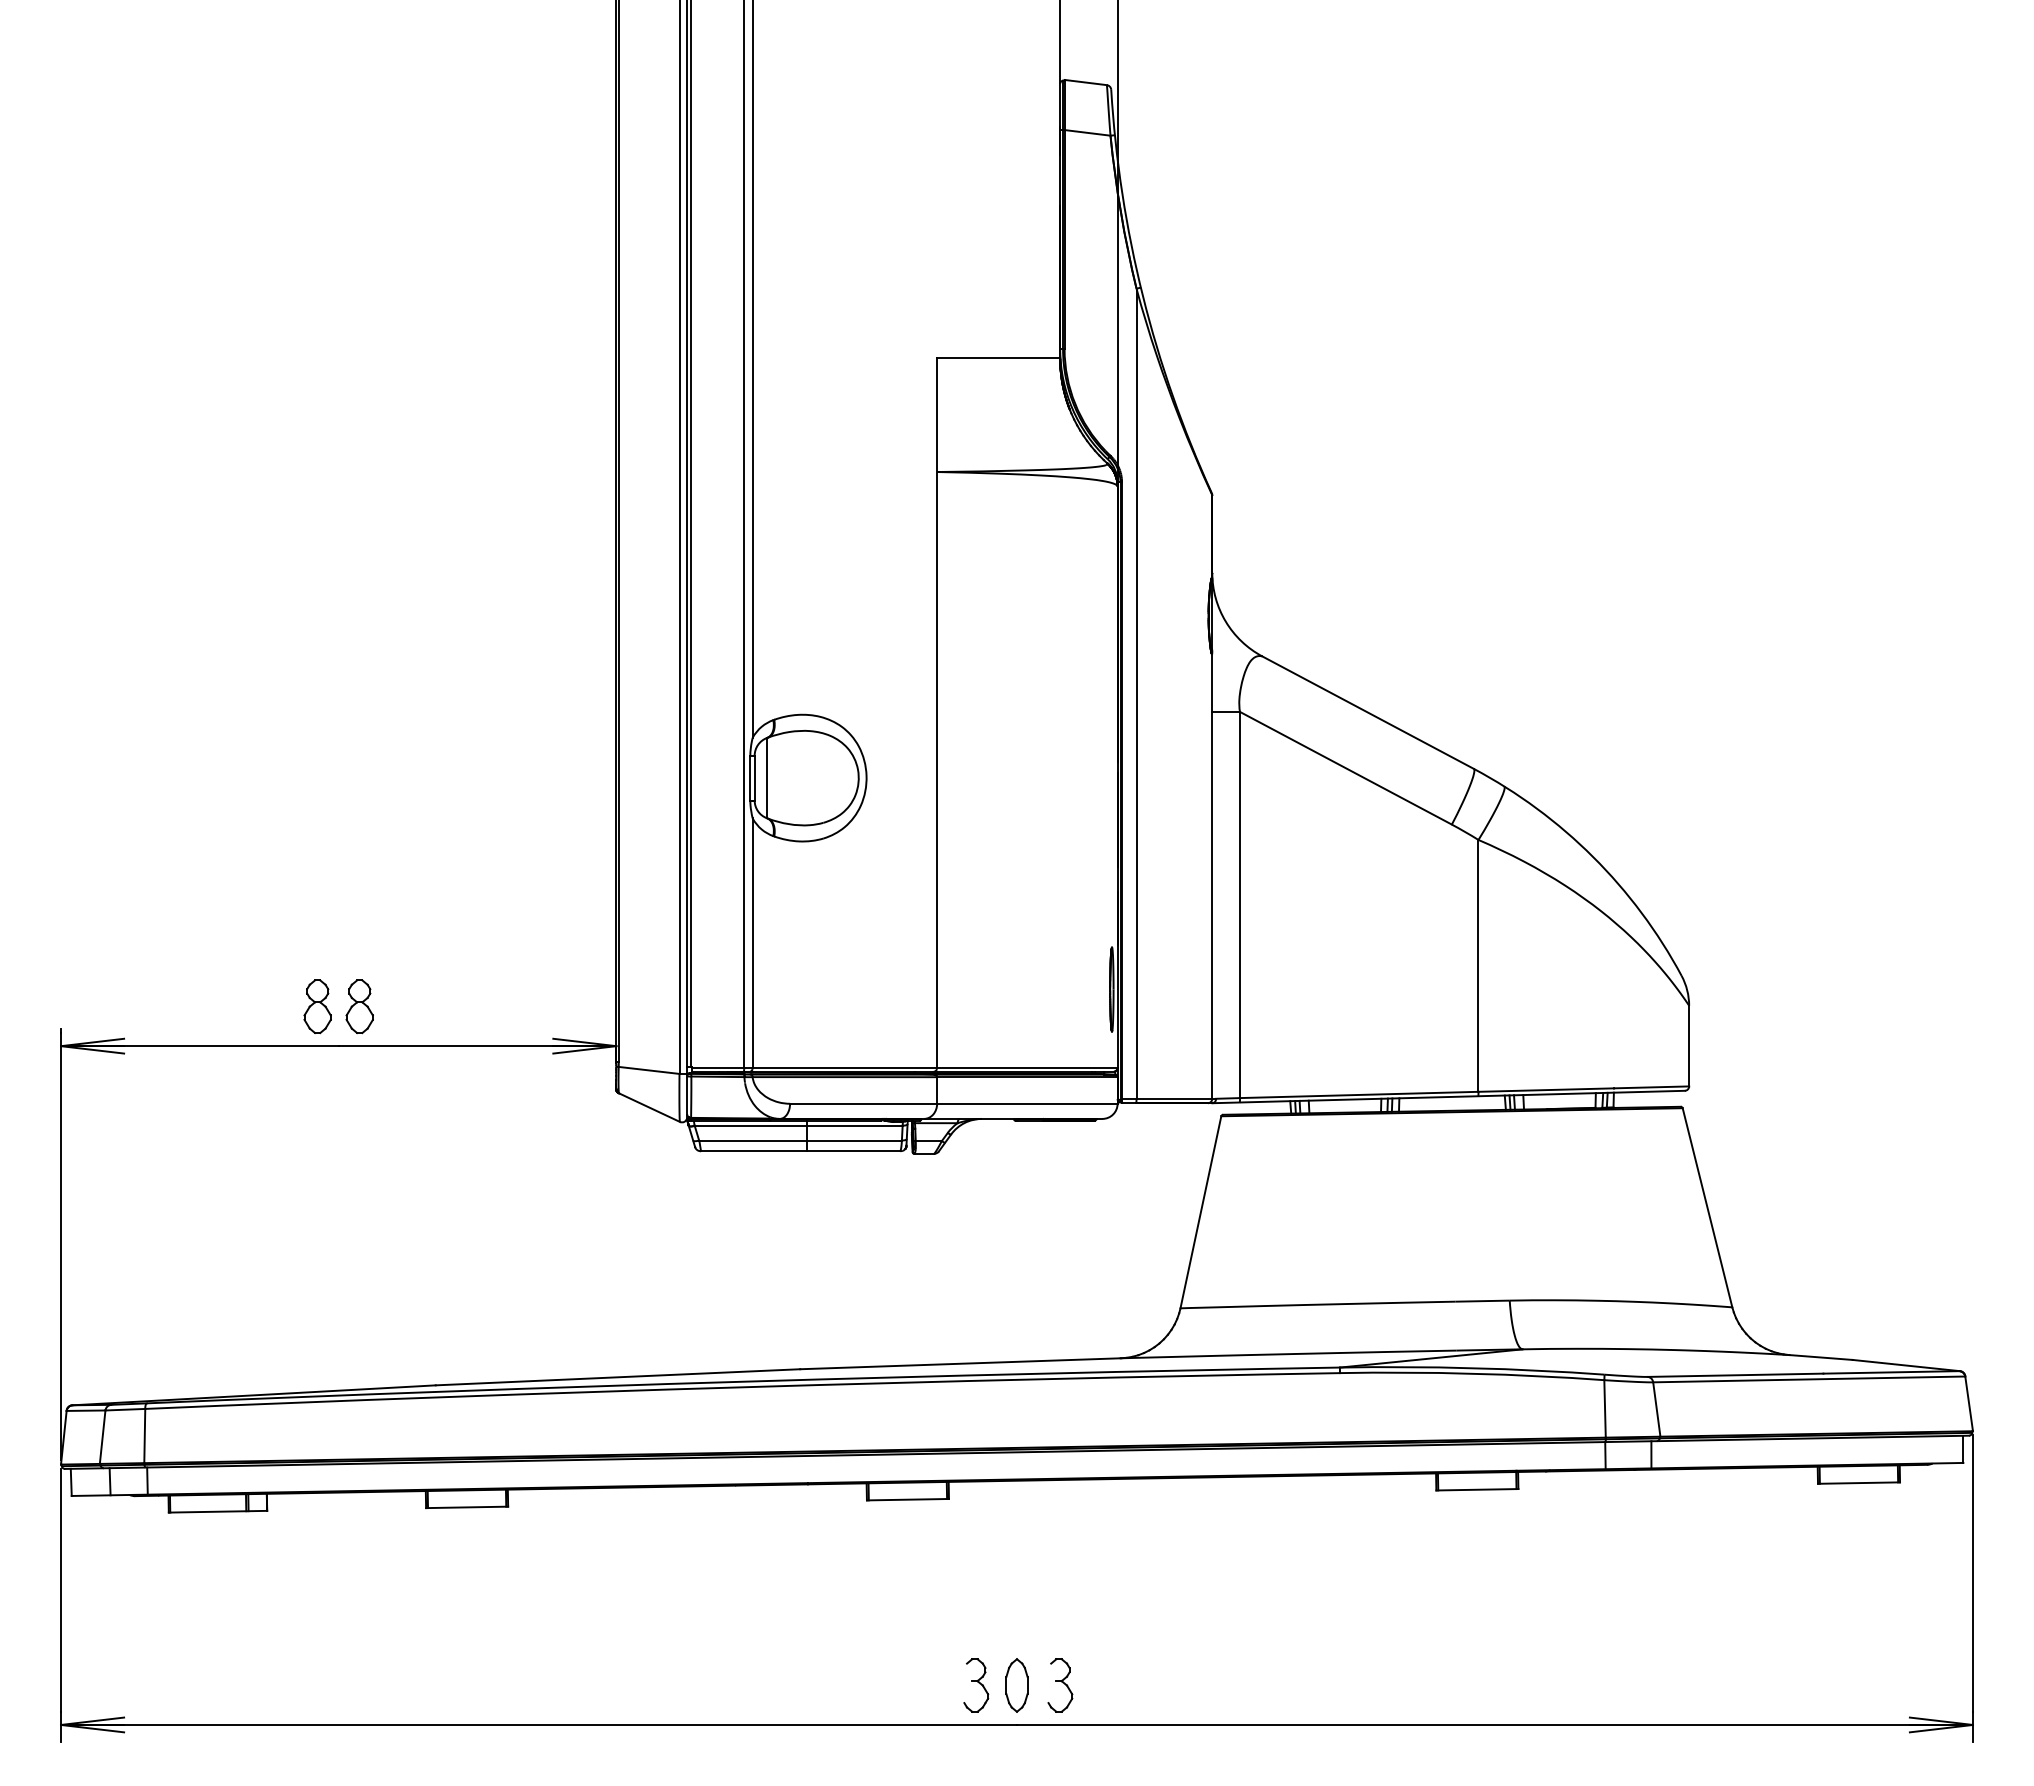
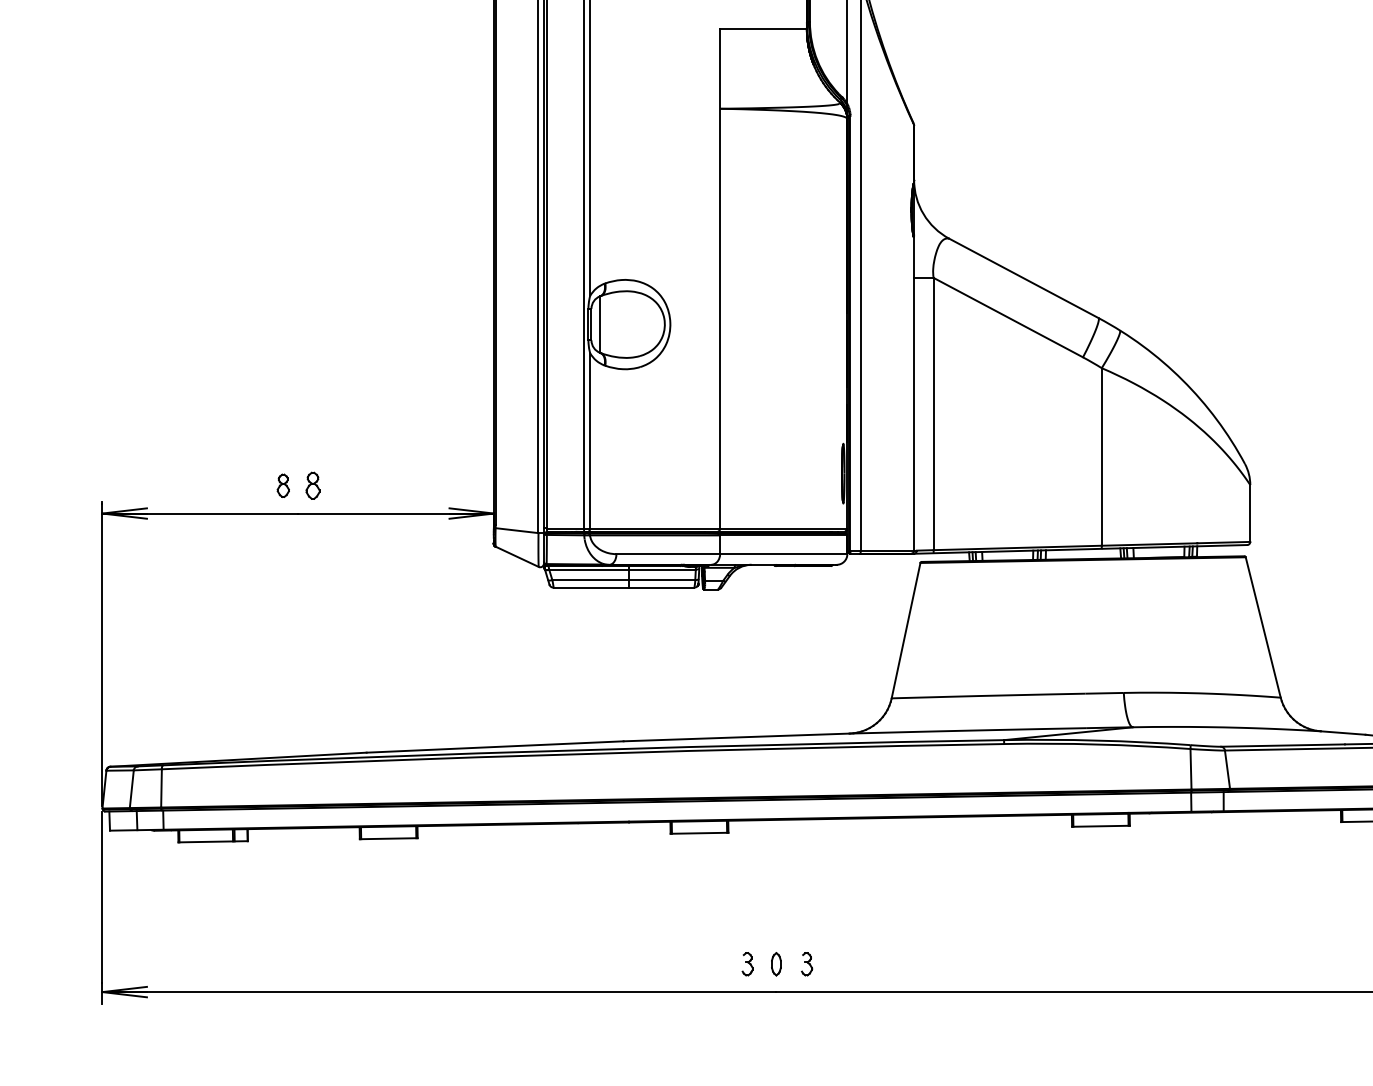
part: (317, 1006) -> (283, 485), size x0.6
part: (359, 1006) -> (312, 485), size x0.7
part: (976, 1685) -> (747, 964), size x0.6
part: (1016, 1685) -> (776, 964), size x0.6
part: (1060, 1685) -> (807, 964), size x0.6

